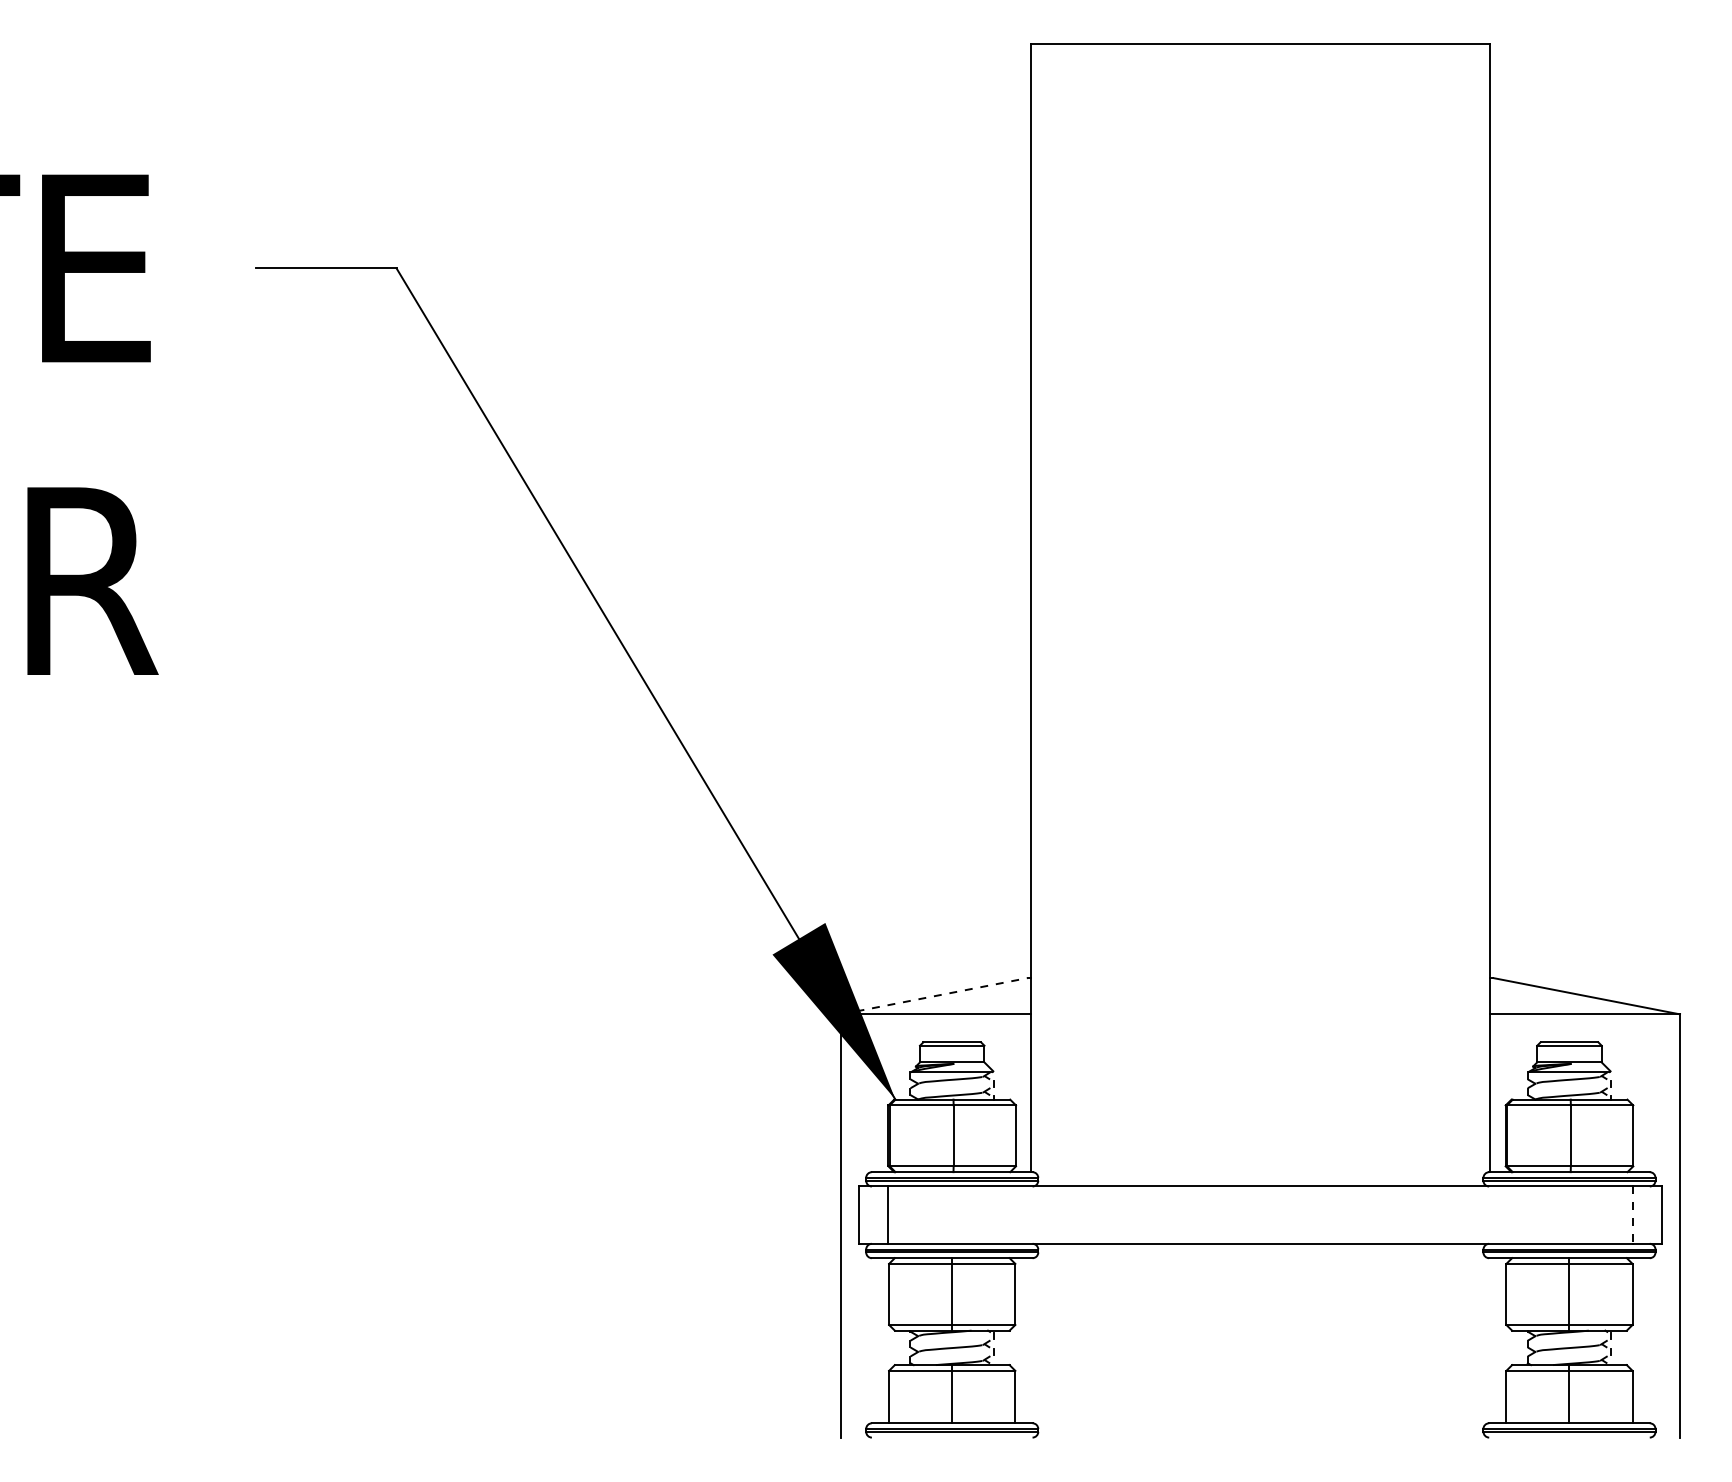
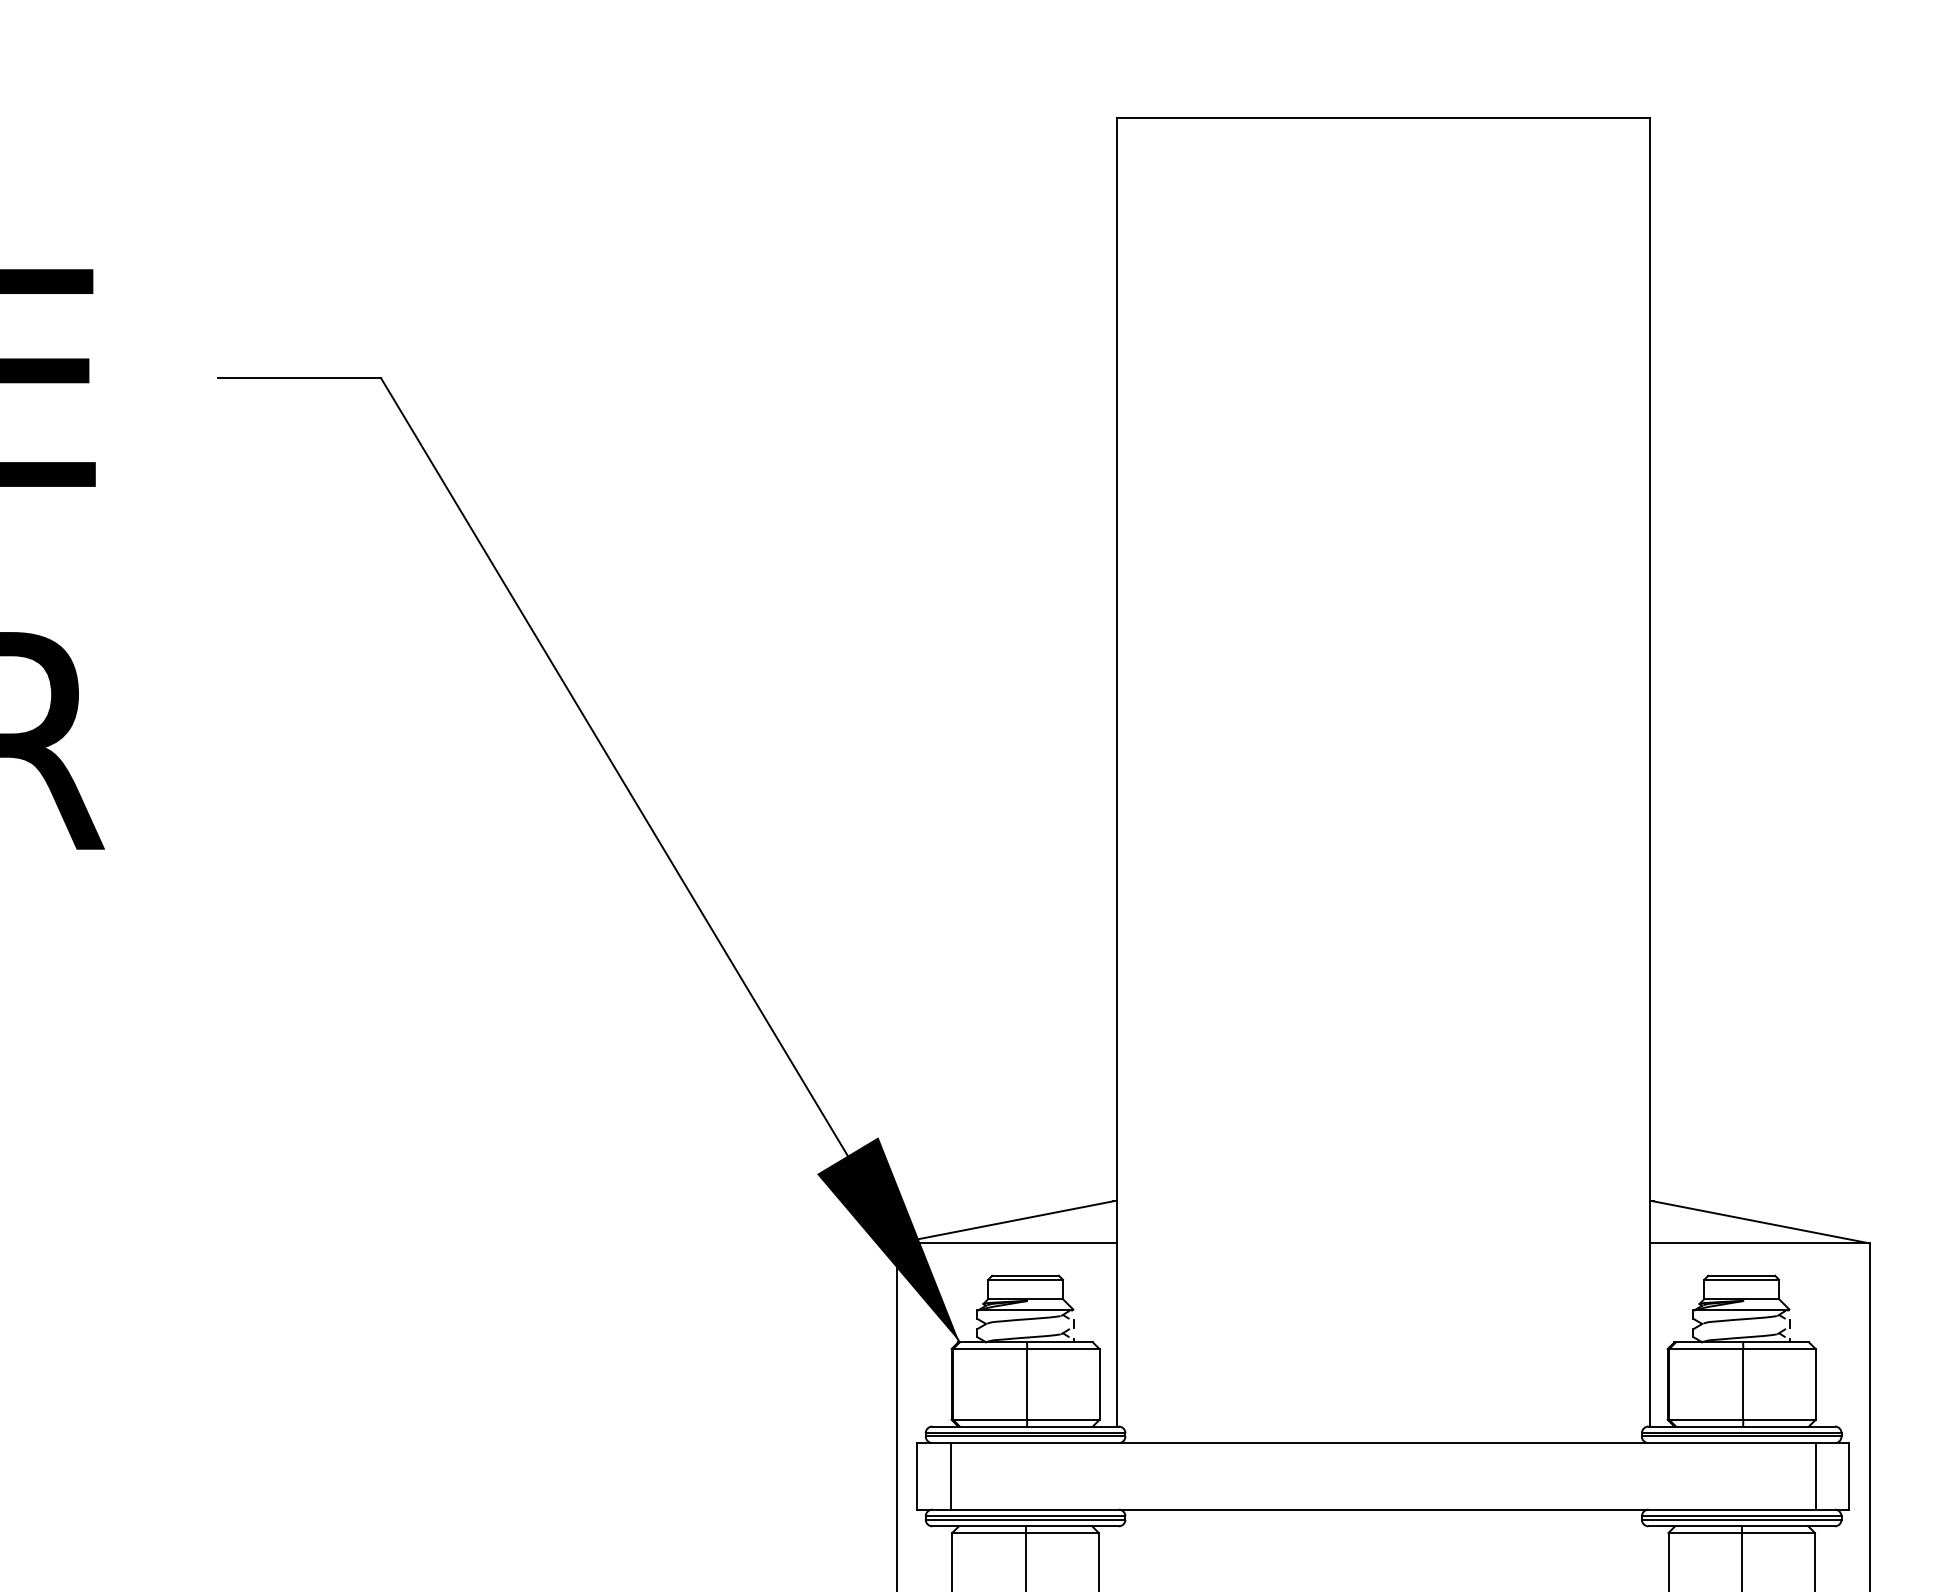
line: (934, 996) -> (1005, 1222), dashed -> solid
line: (1633, 1215) -> (1815, 1476), dashed -> solid

